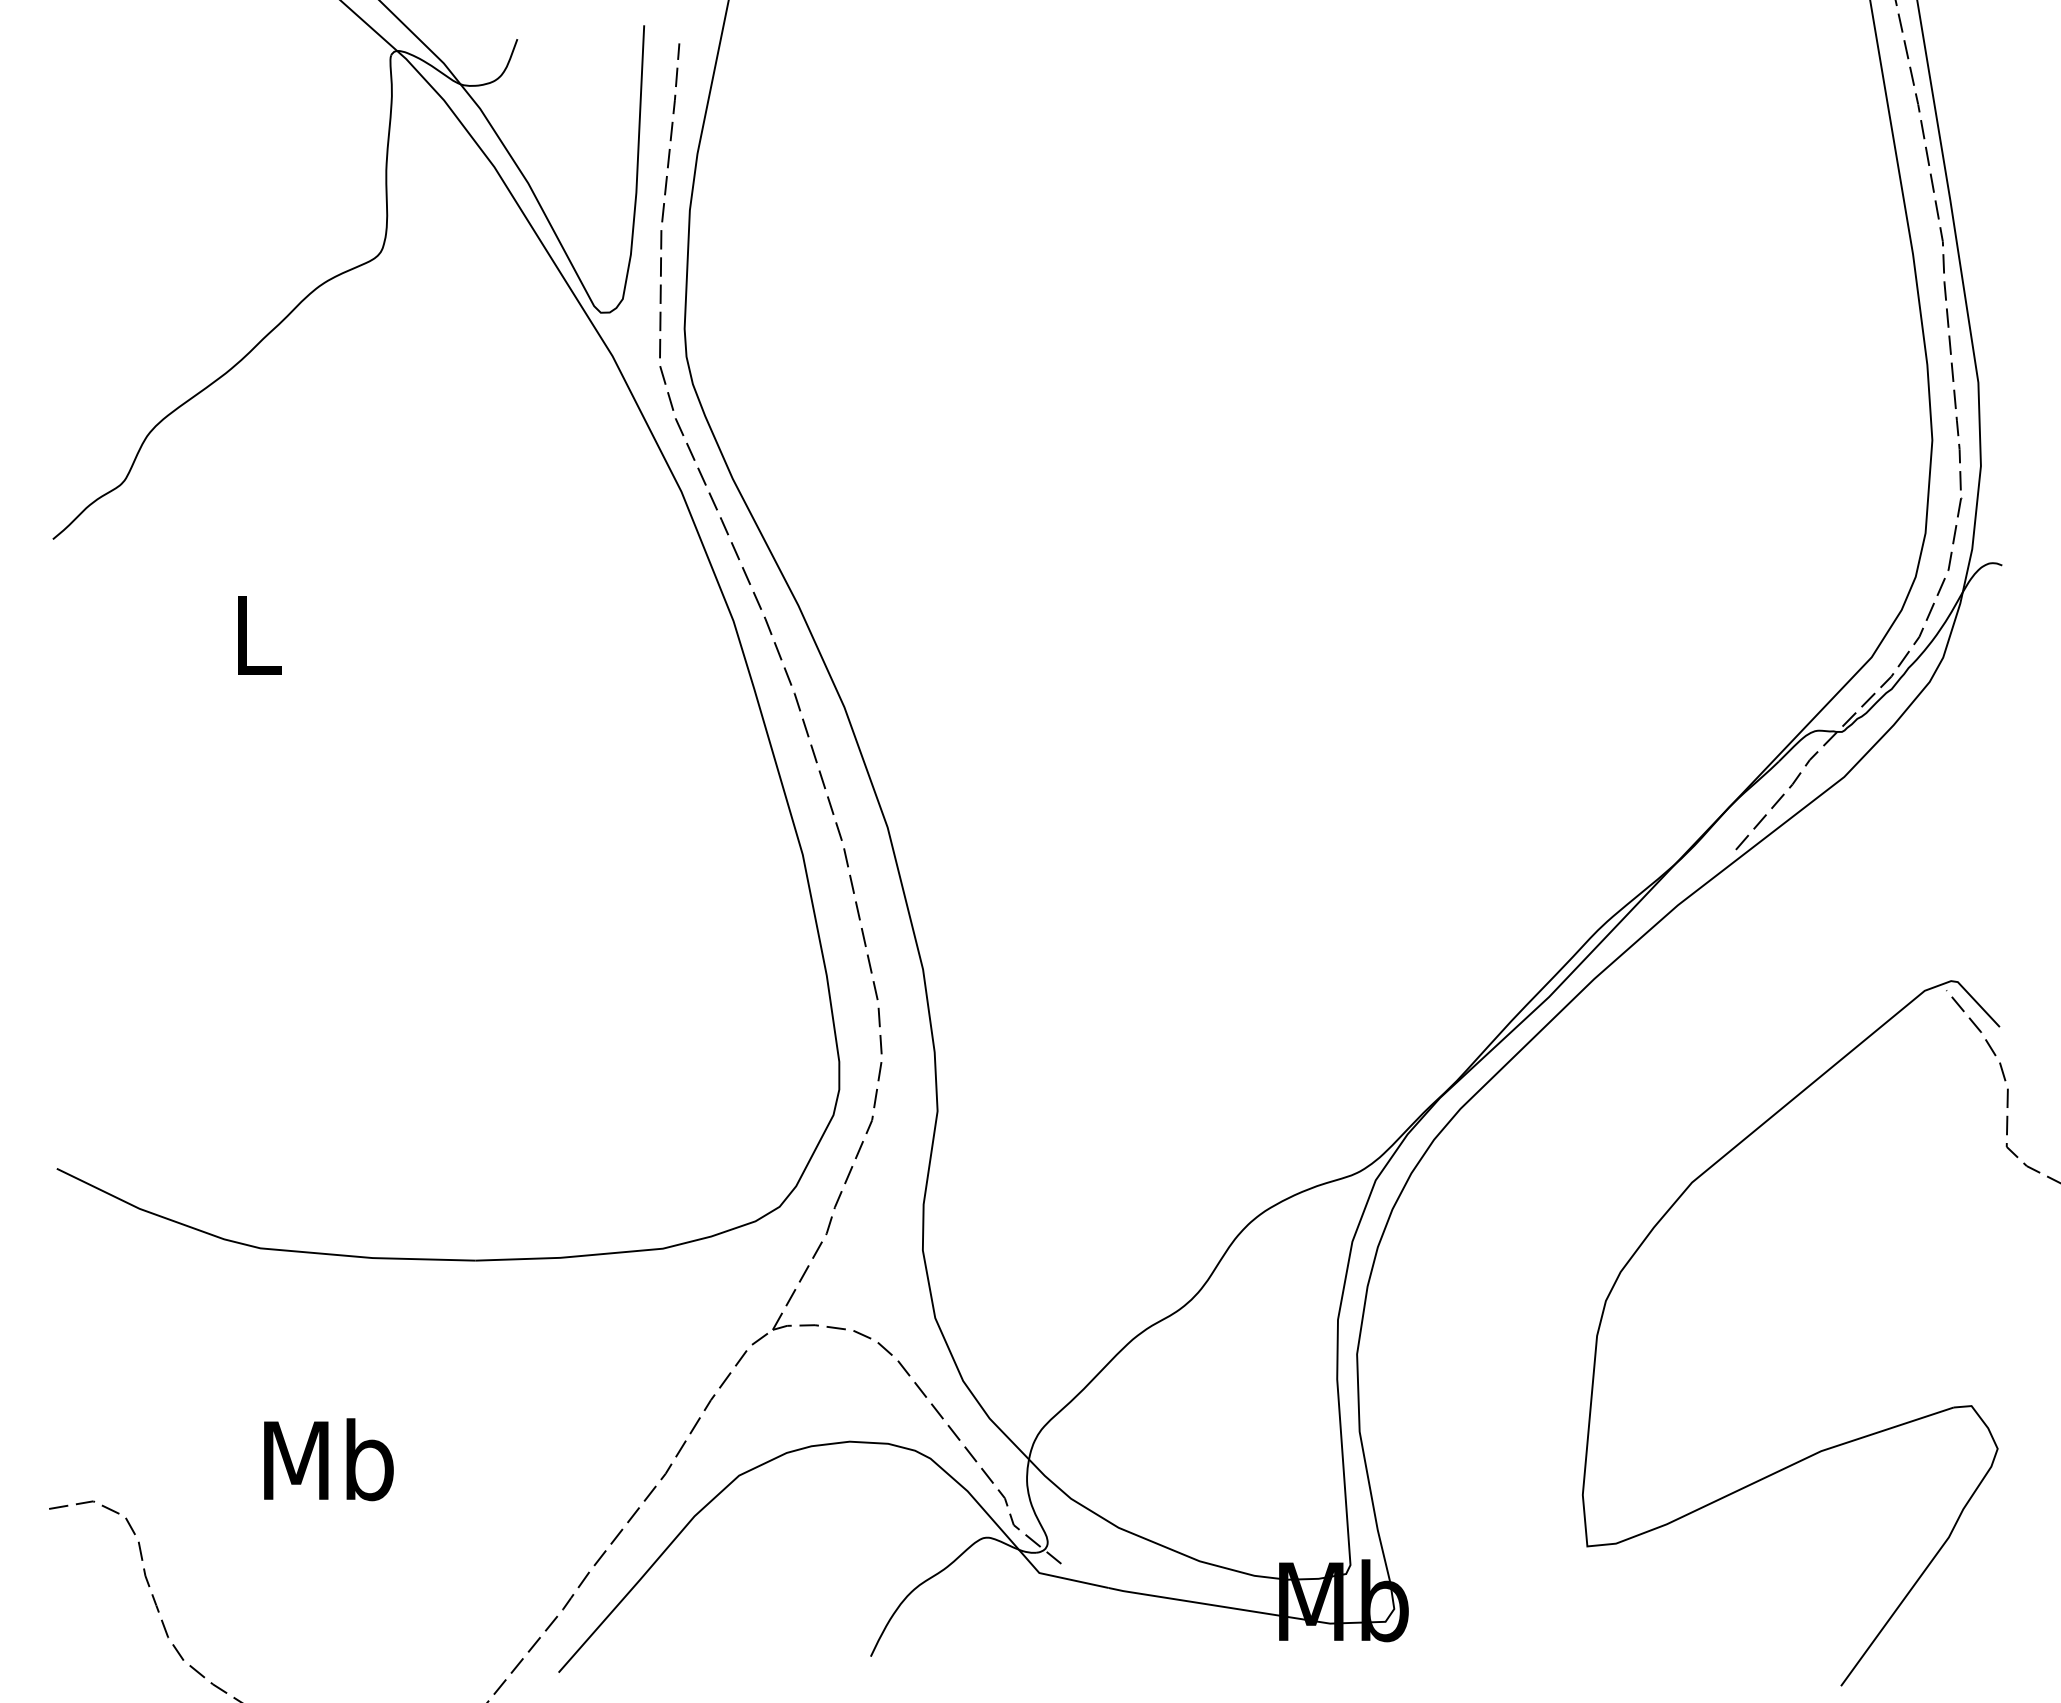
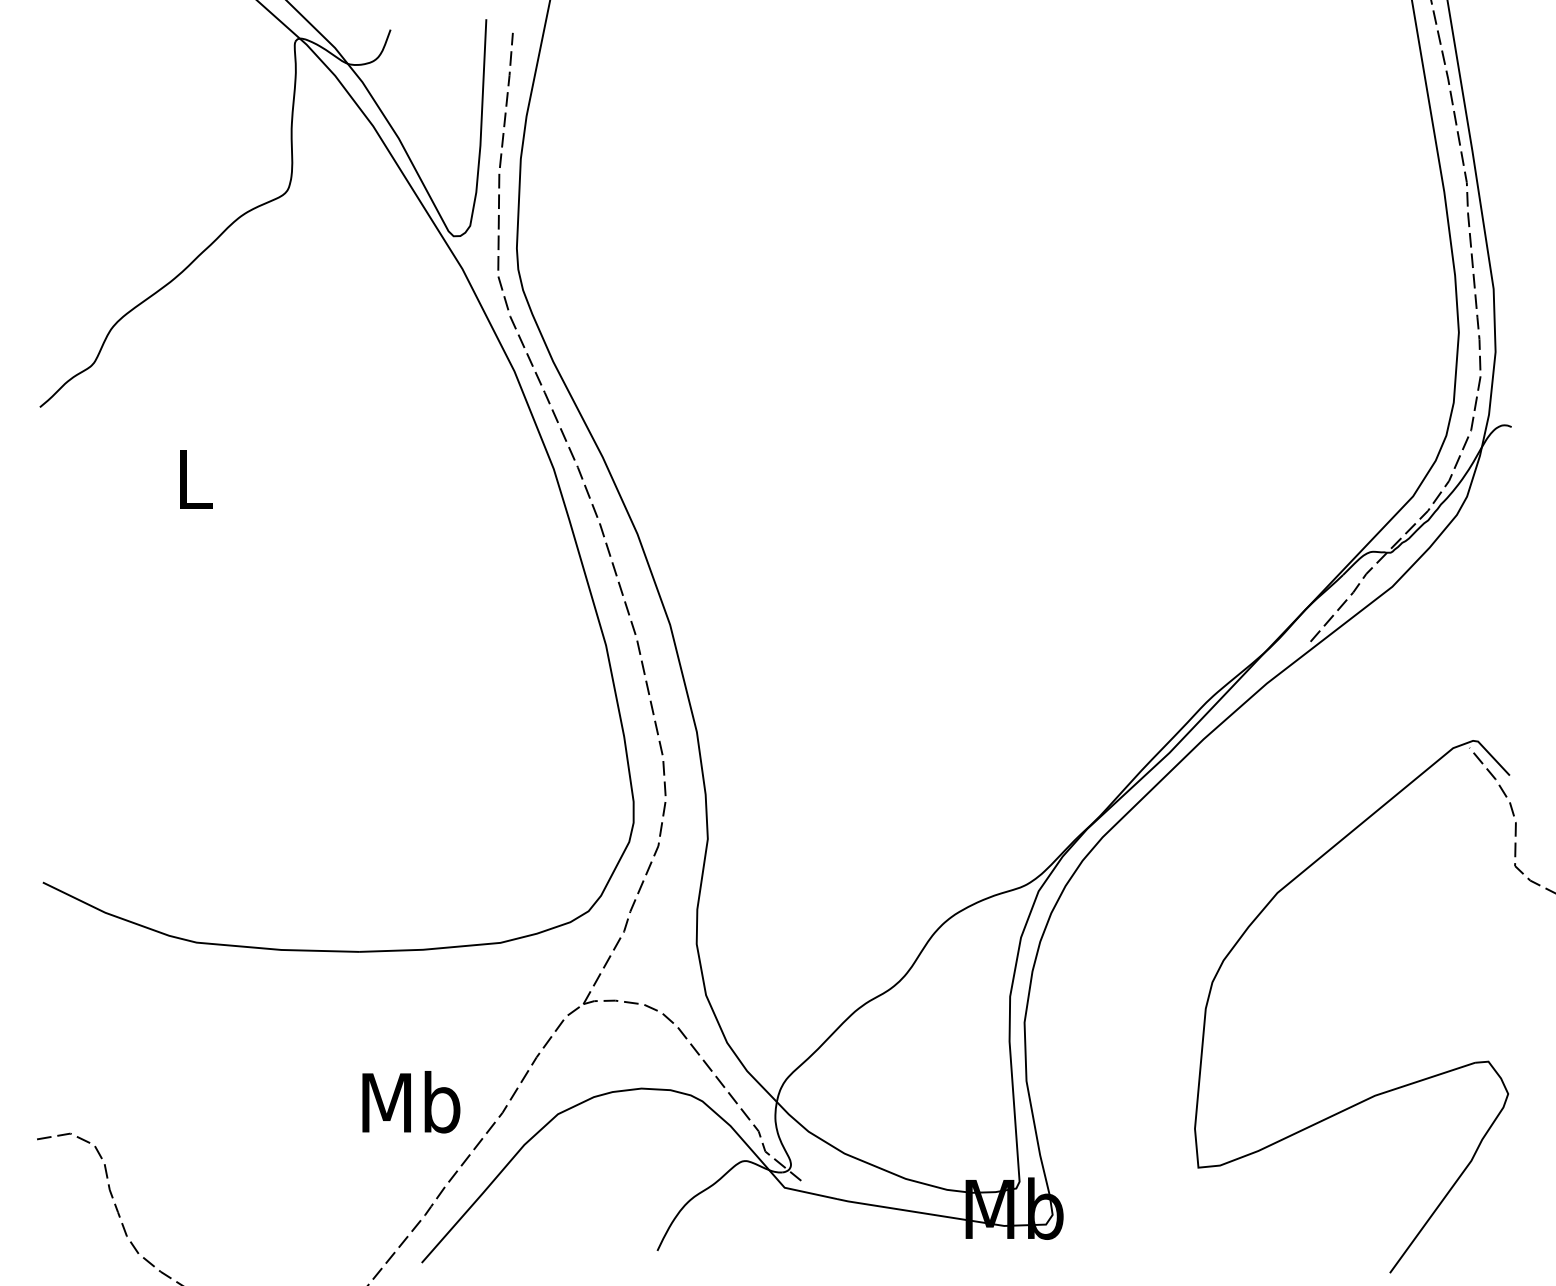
text: (328, 1459) -> (411, 1102), moved

